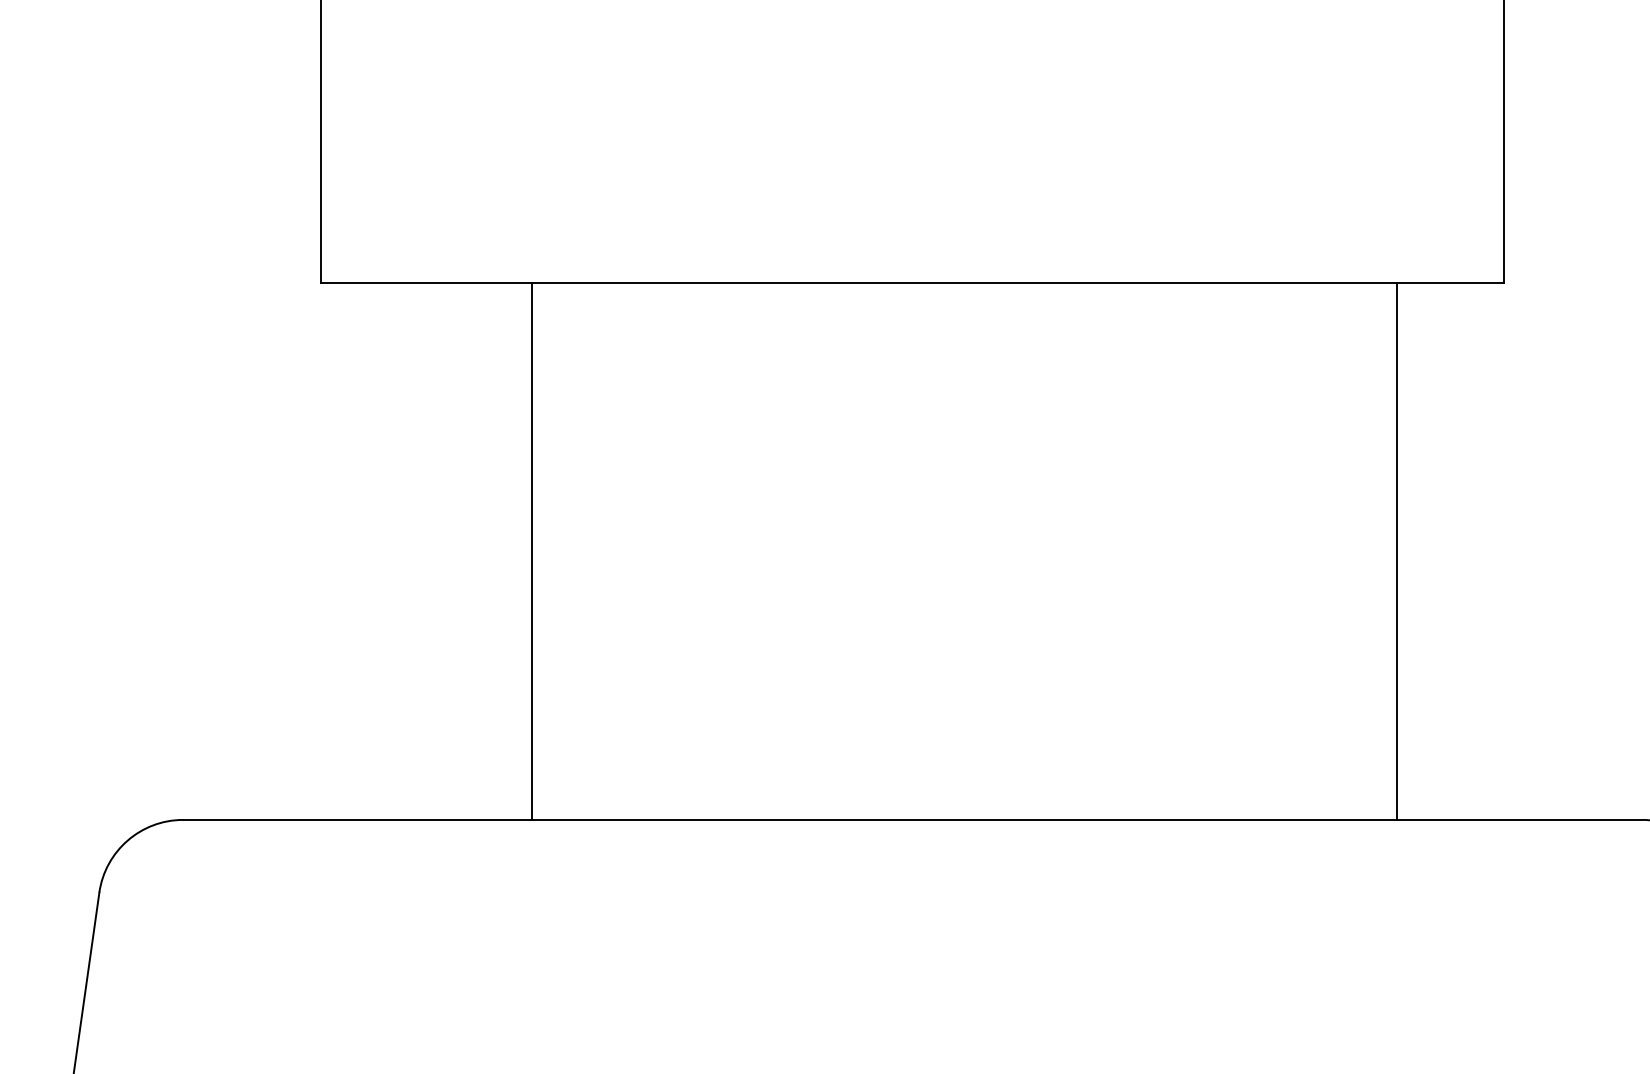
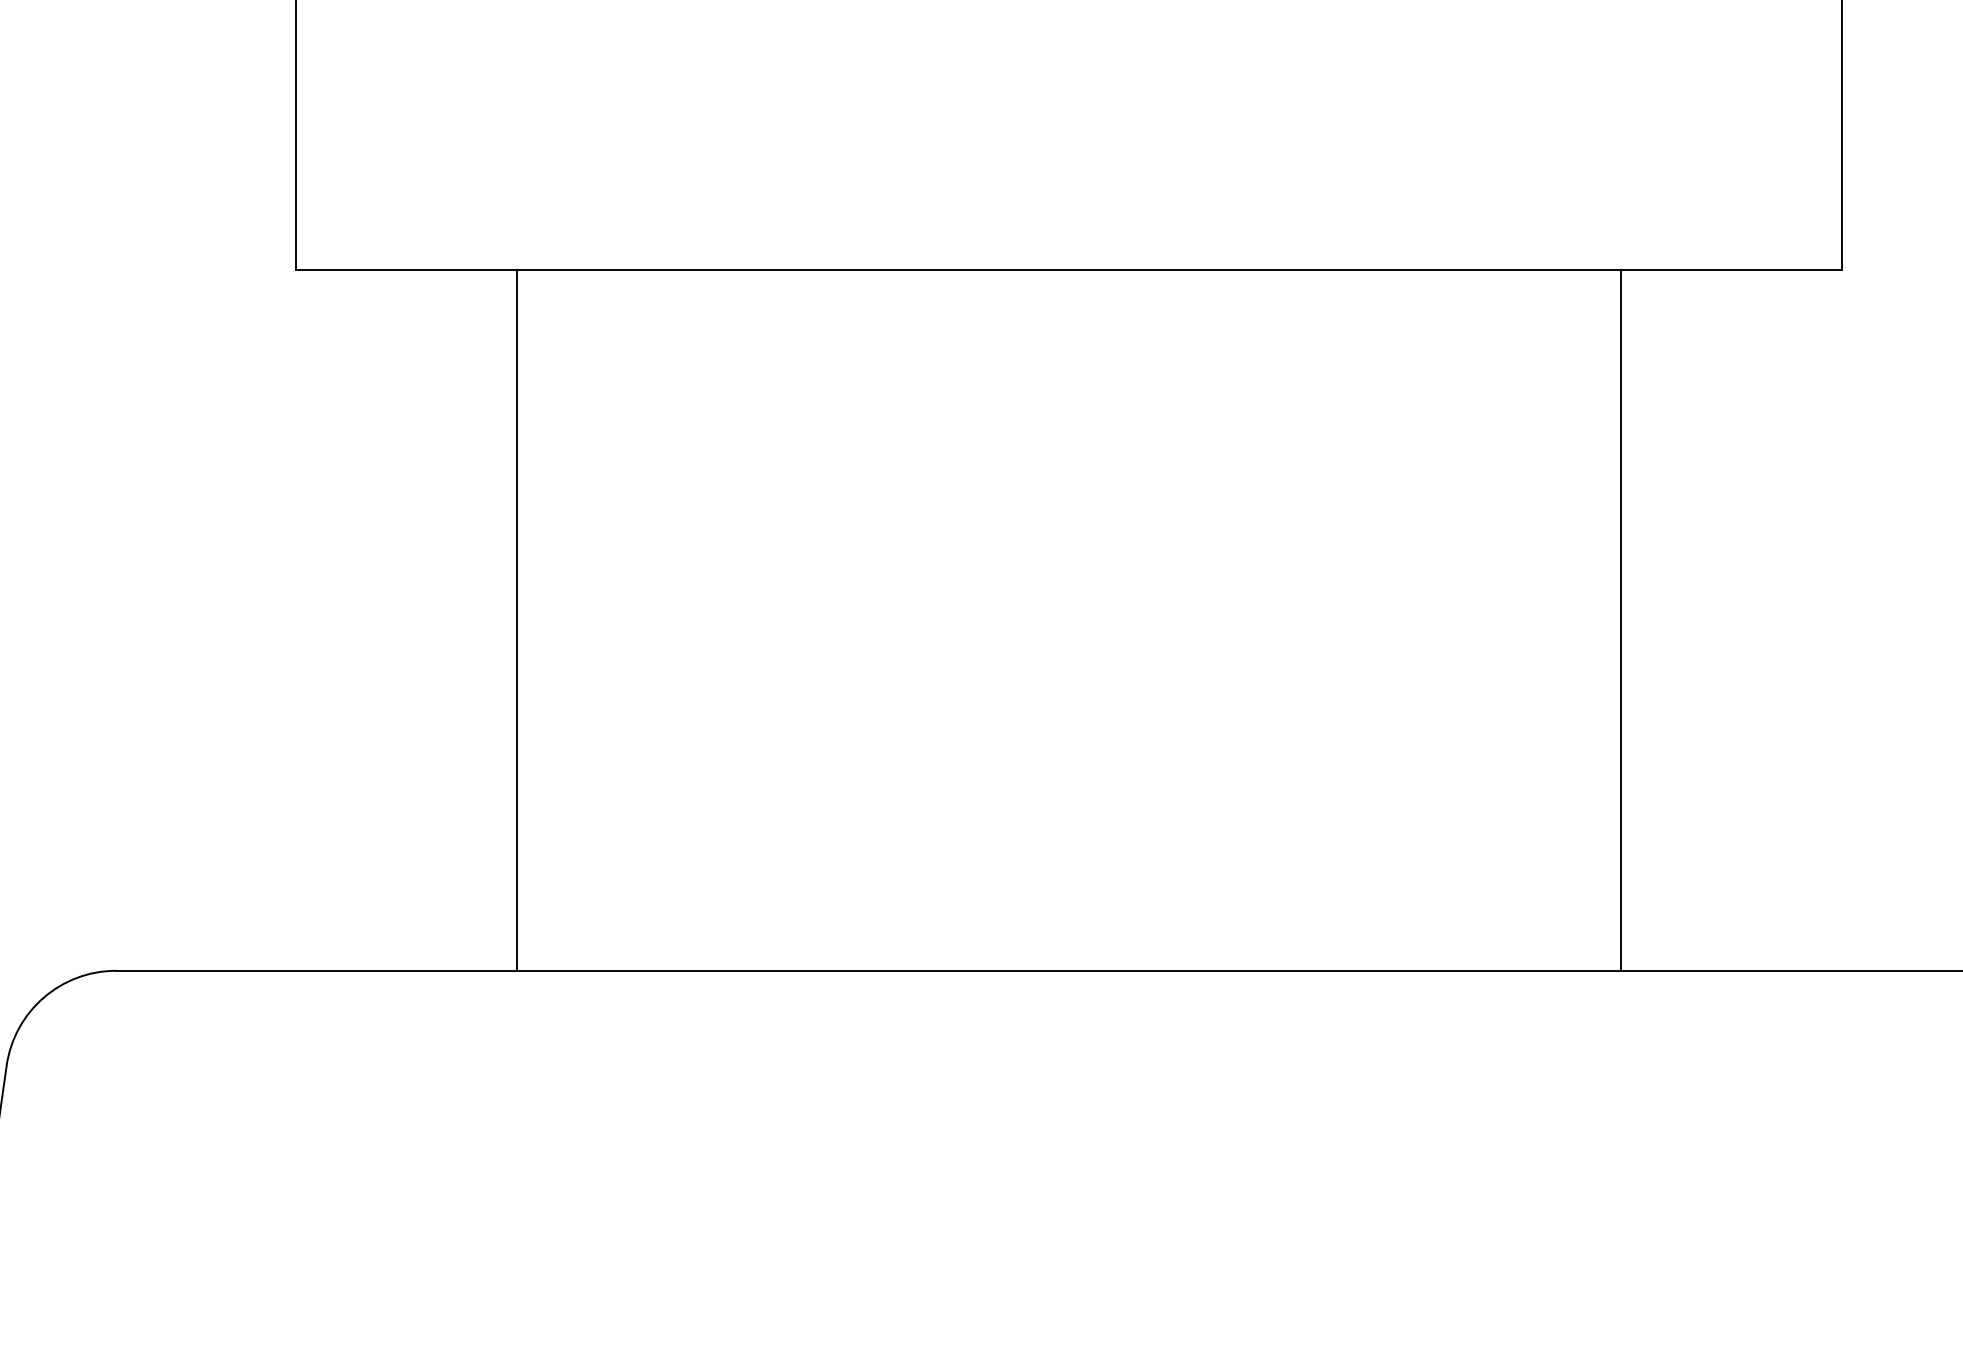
line: (532, 551) -> (517, 620), moved
line: (1397, 551) -> (1621, 620), moved

